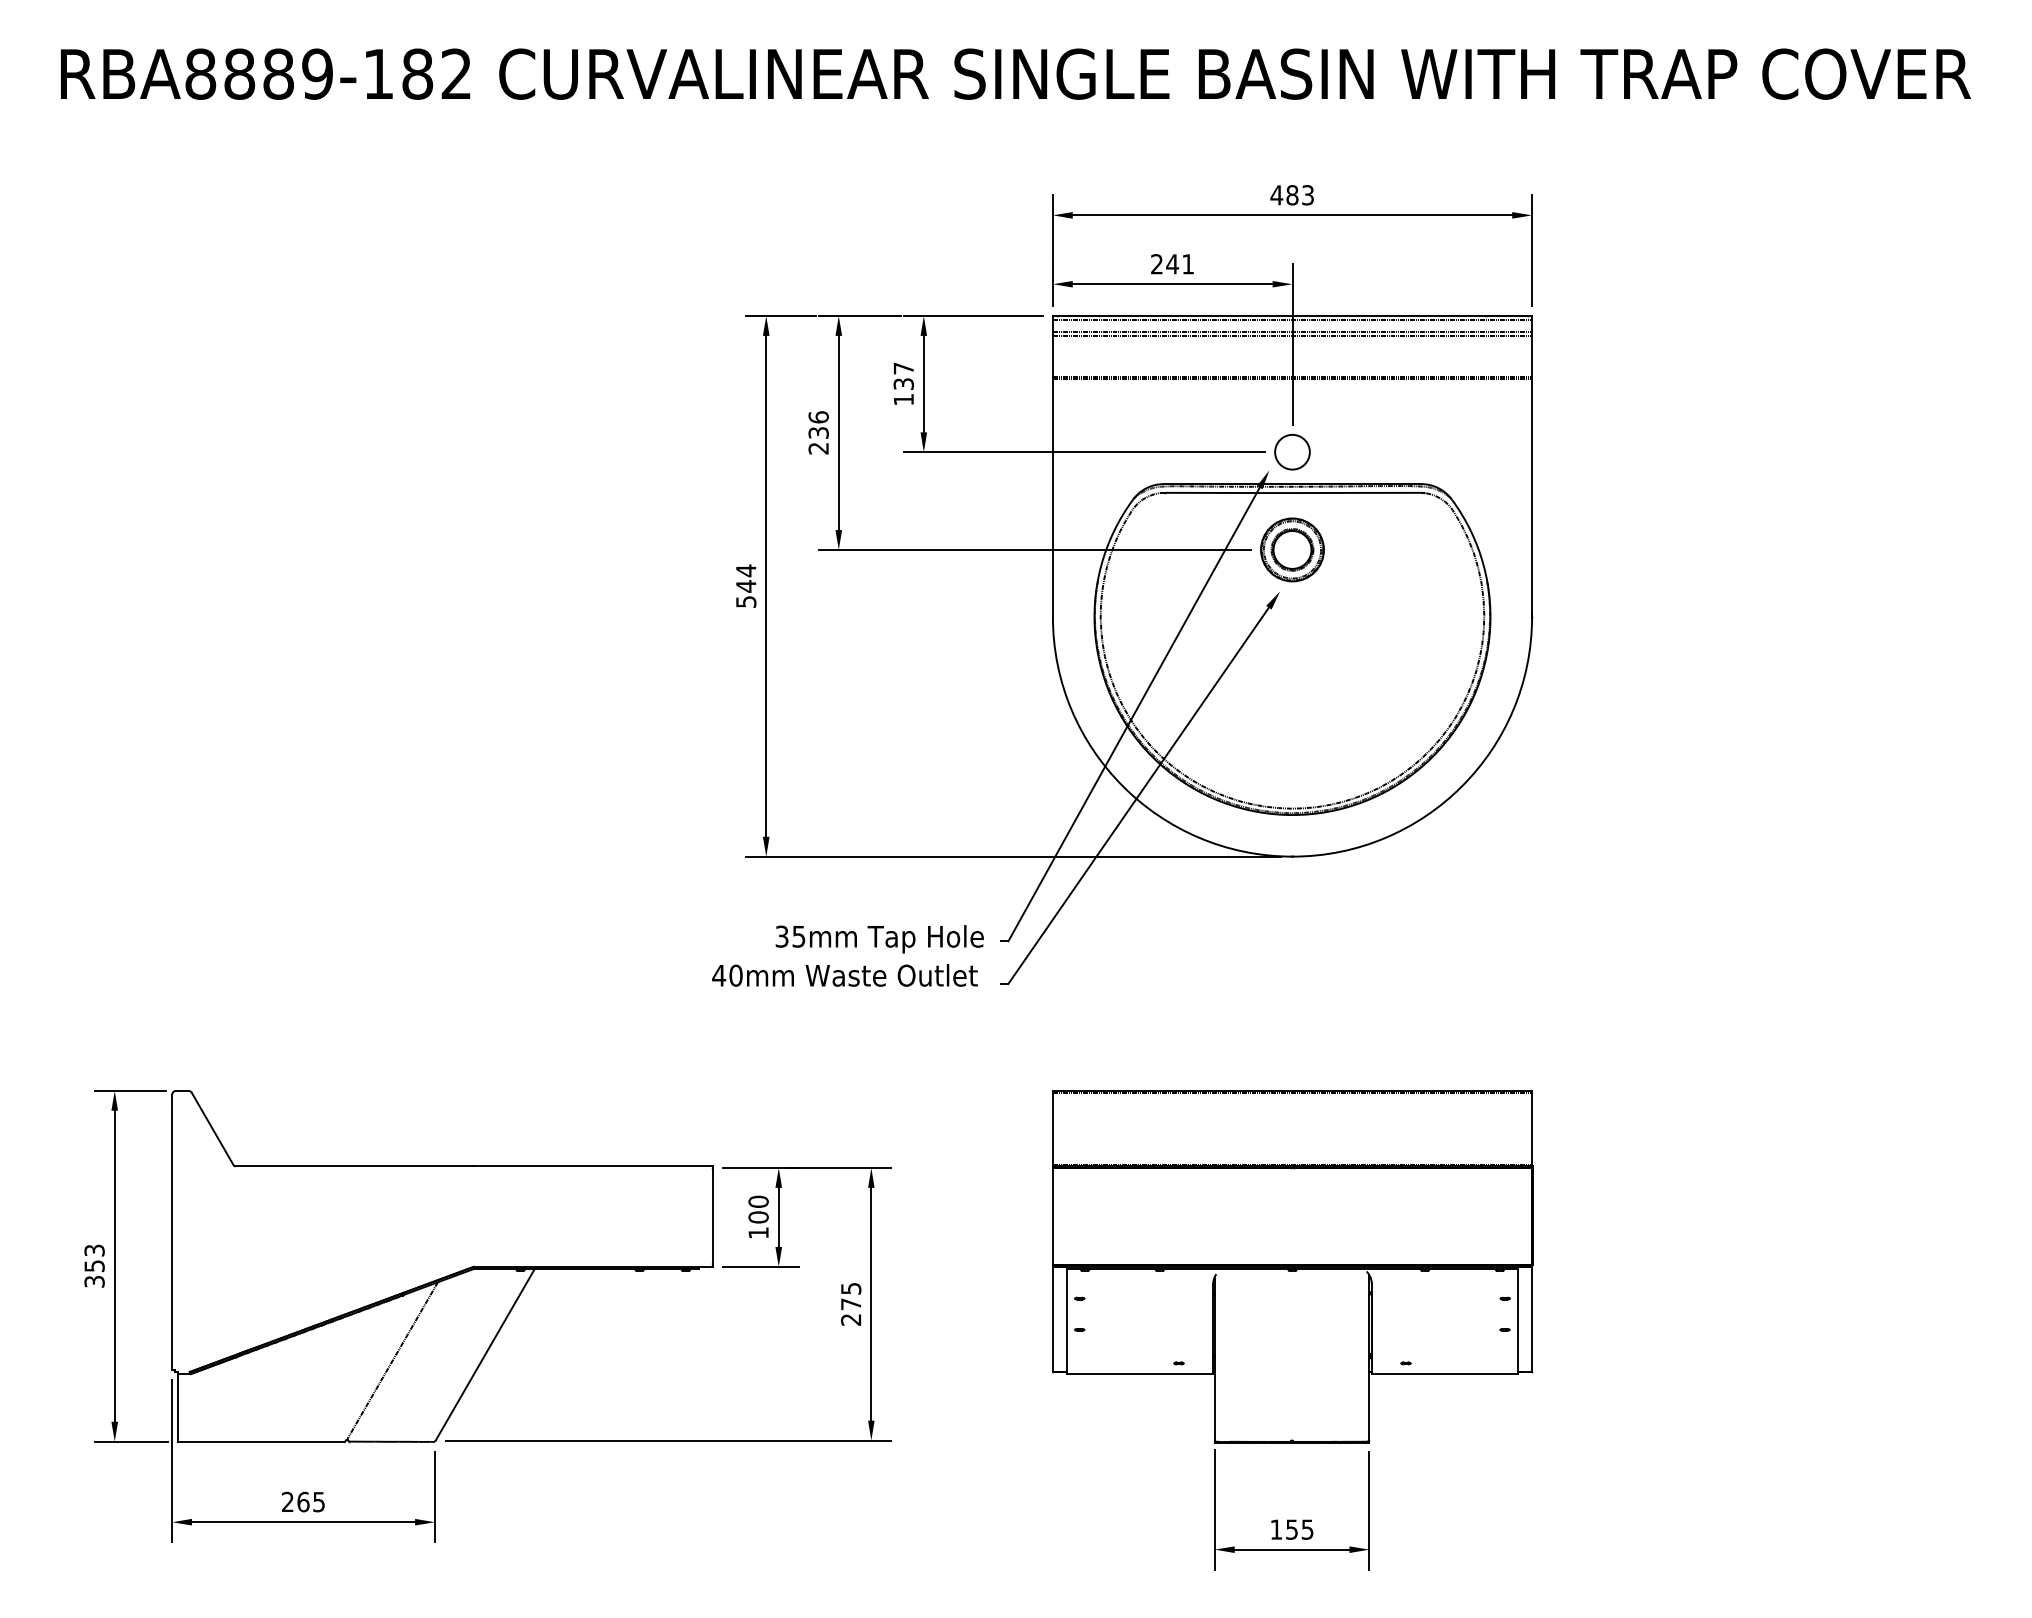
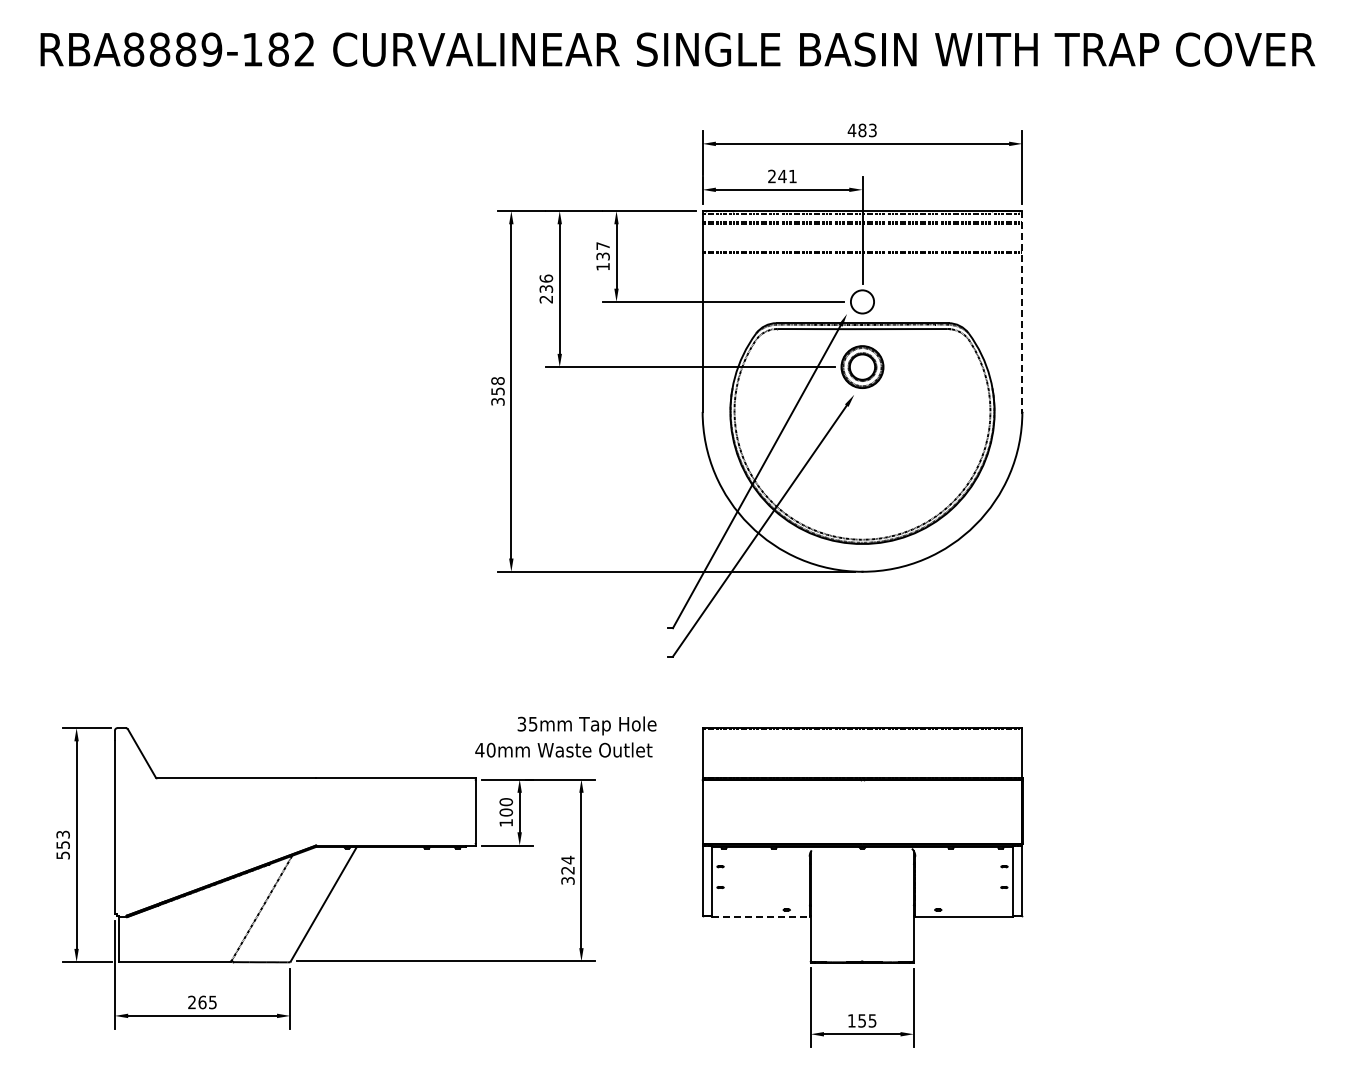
line: (1532, 466) -> (1022, 311), solid -> dashed
text: (745, 584) -> (497, 390), 544 -> 358
text: (847, 955) -> (565, 736), moved
text: (93, 1280) -> (62, 854), 353 -> 553
text: (850, 1302) -> (567, 869), 275 -> 324
line: (1139, 1373) -> (760, 916), solid -> dashed

